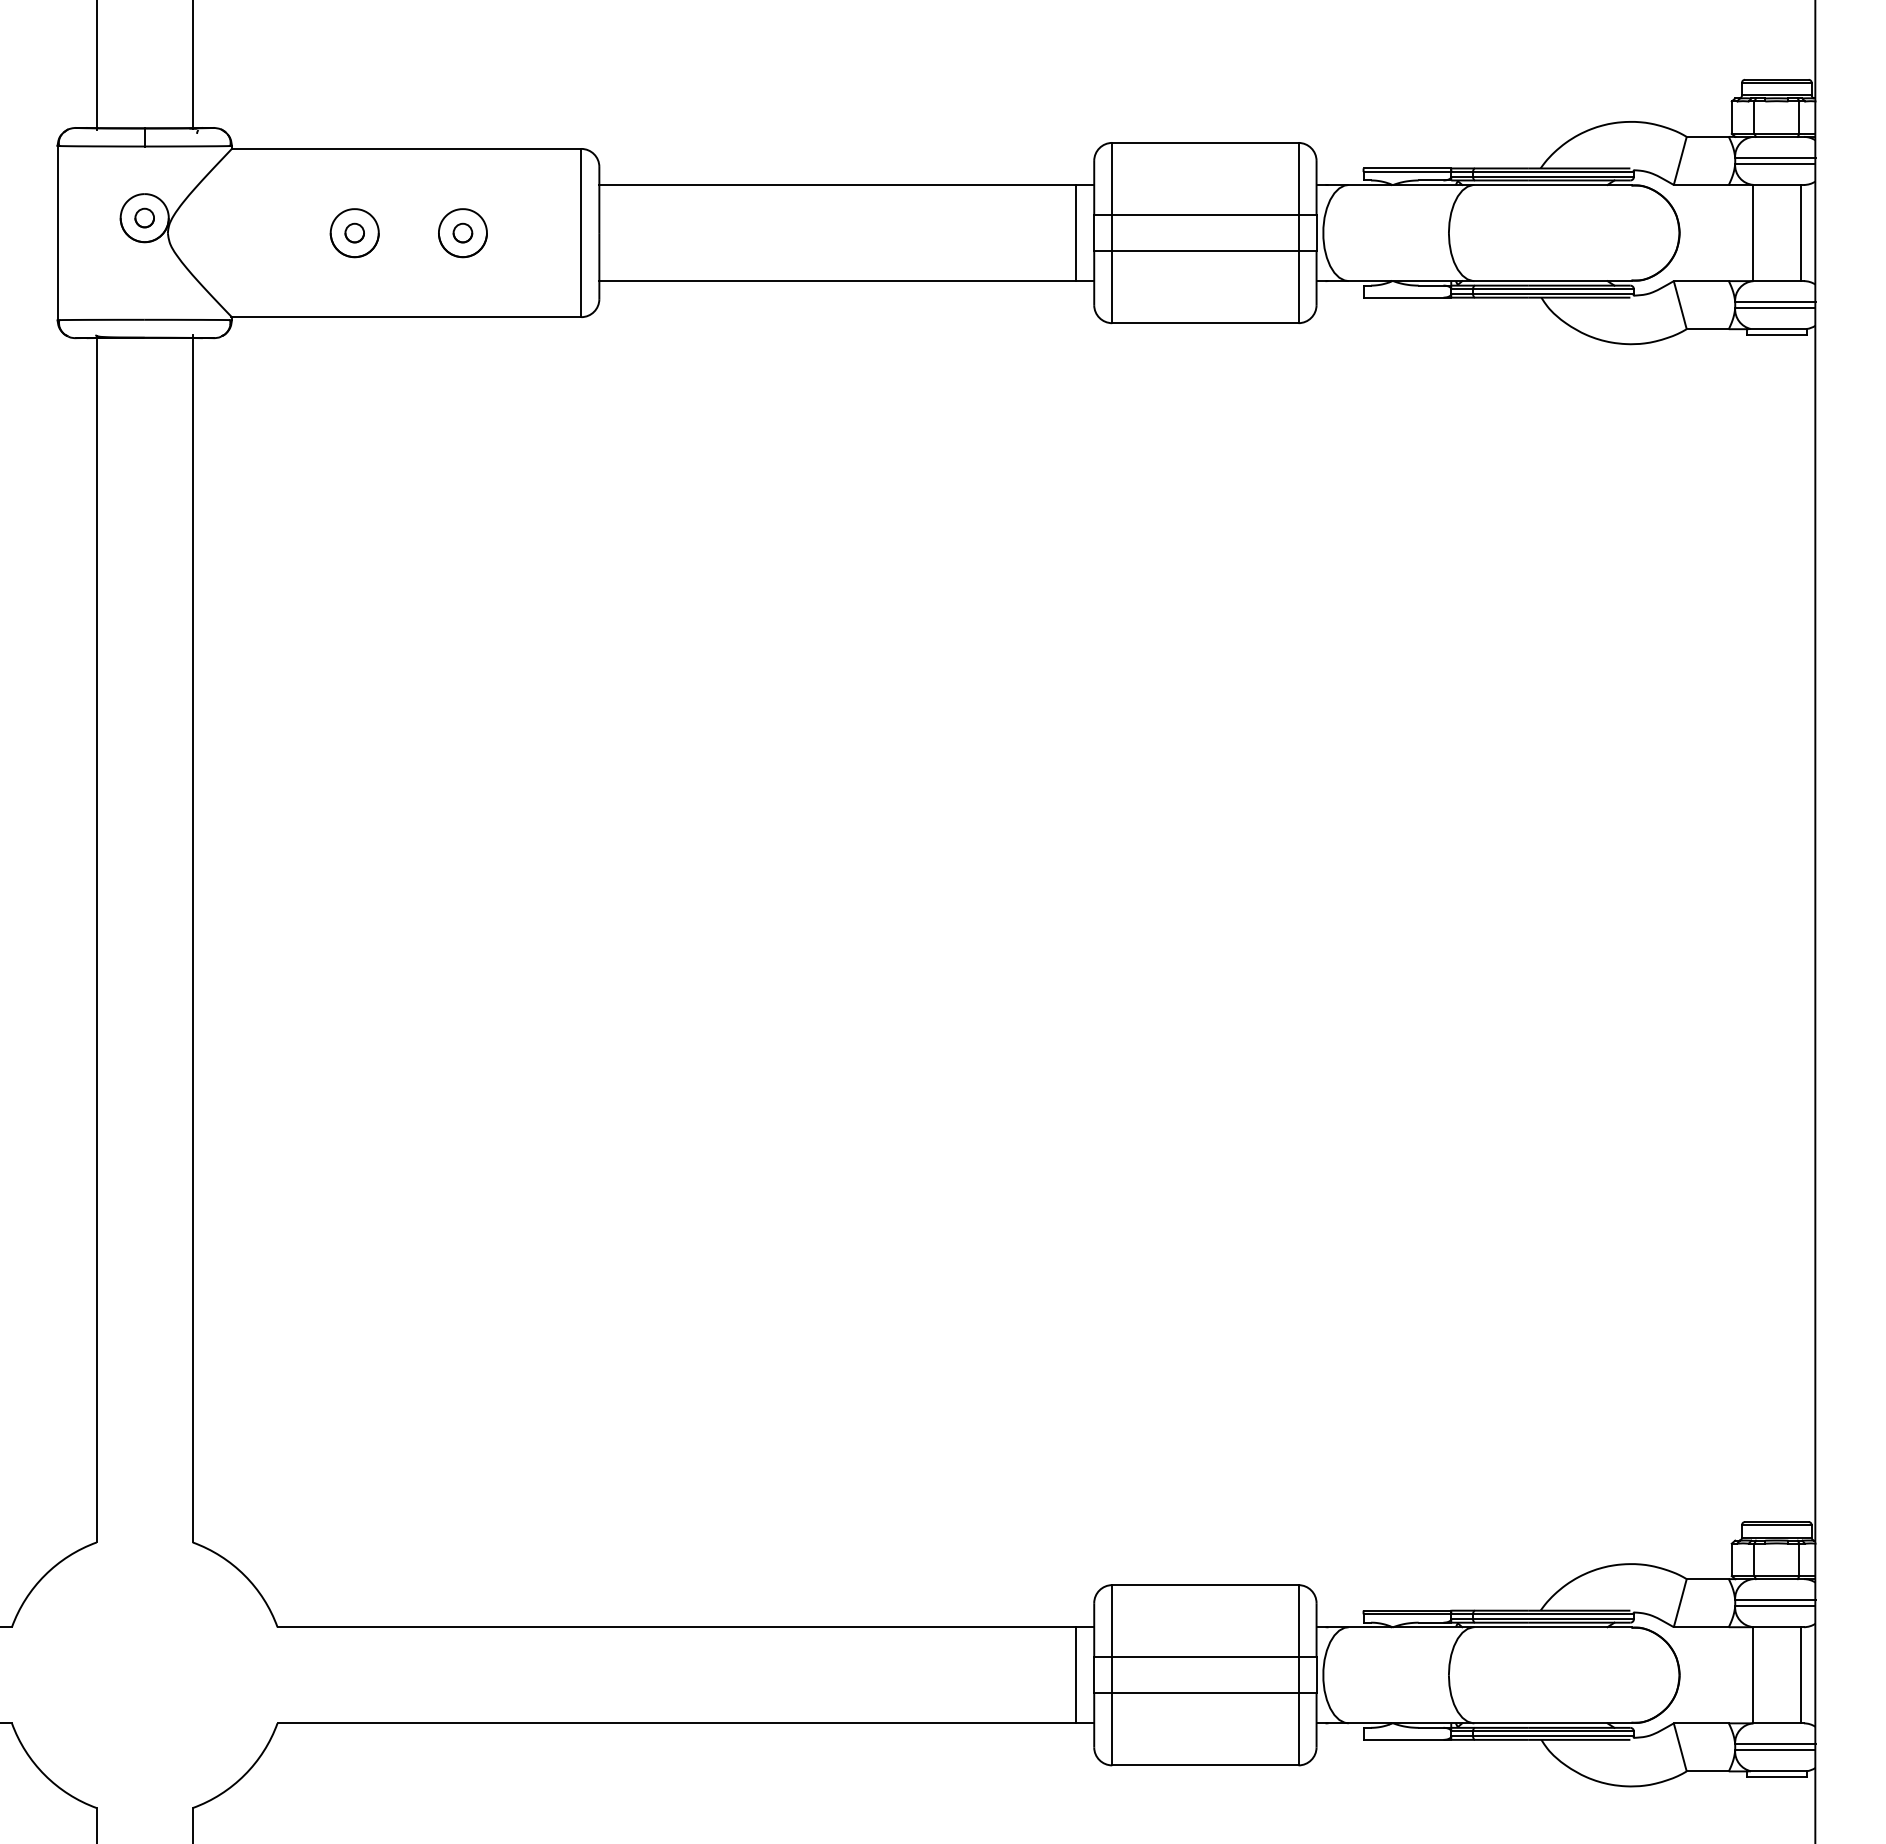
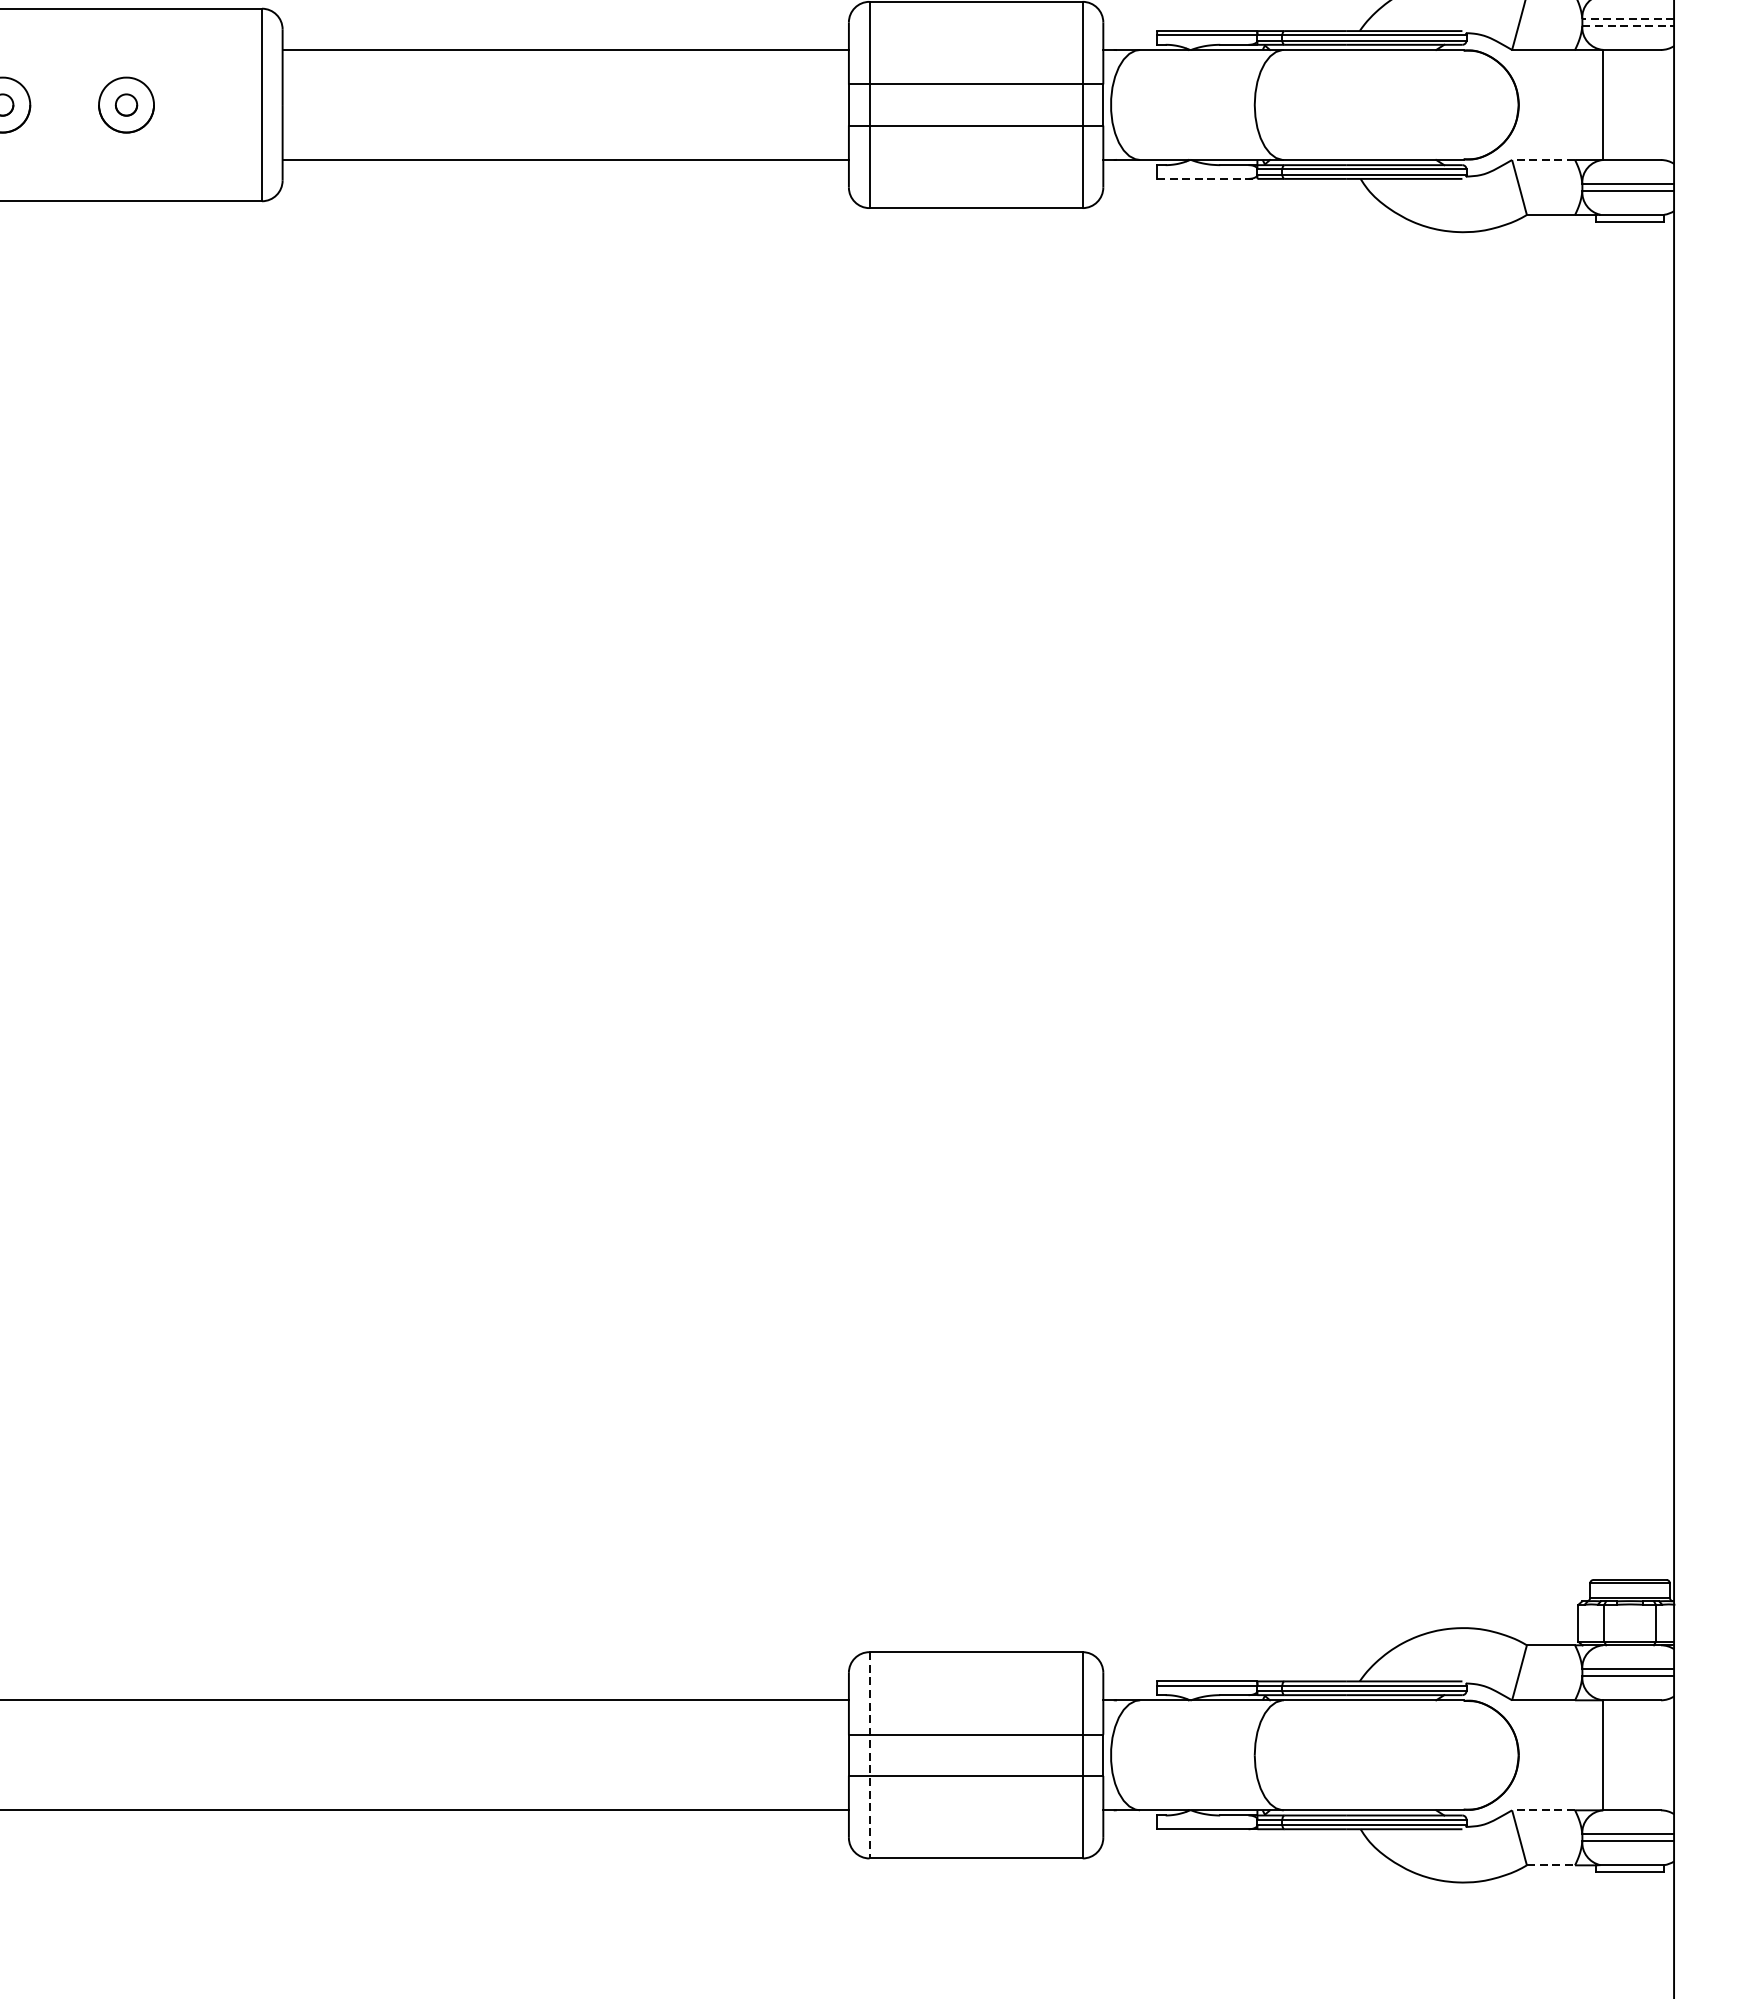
line: (1774, 157) -> (1627, 18), solid -> dashed
line: (1775, 163) -> (1628, 25), solid -> dashed
line: (1076, 232) -> (828, 104), removed
line: (1800, 232) -> (1657, 104), removed
line: (1700, 281) -> (1542, 160), solid -> dashed
line: (1407, 297) -> (1207, 178), solid -> dashed
line: (1076, 1675) -> (828, 1755), removed
line: (1112, 1675) -> (869, 1755), solid -> dashed
line: (1800, 1675) -> (1657, 1755), removed
line: (1700, 1723) -> (1542, 1810), solid -> dashed
line: (1708, 1771) -> (1551, 1865), solid -> dashed

